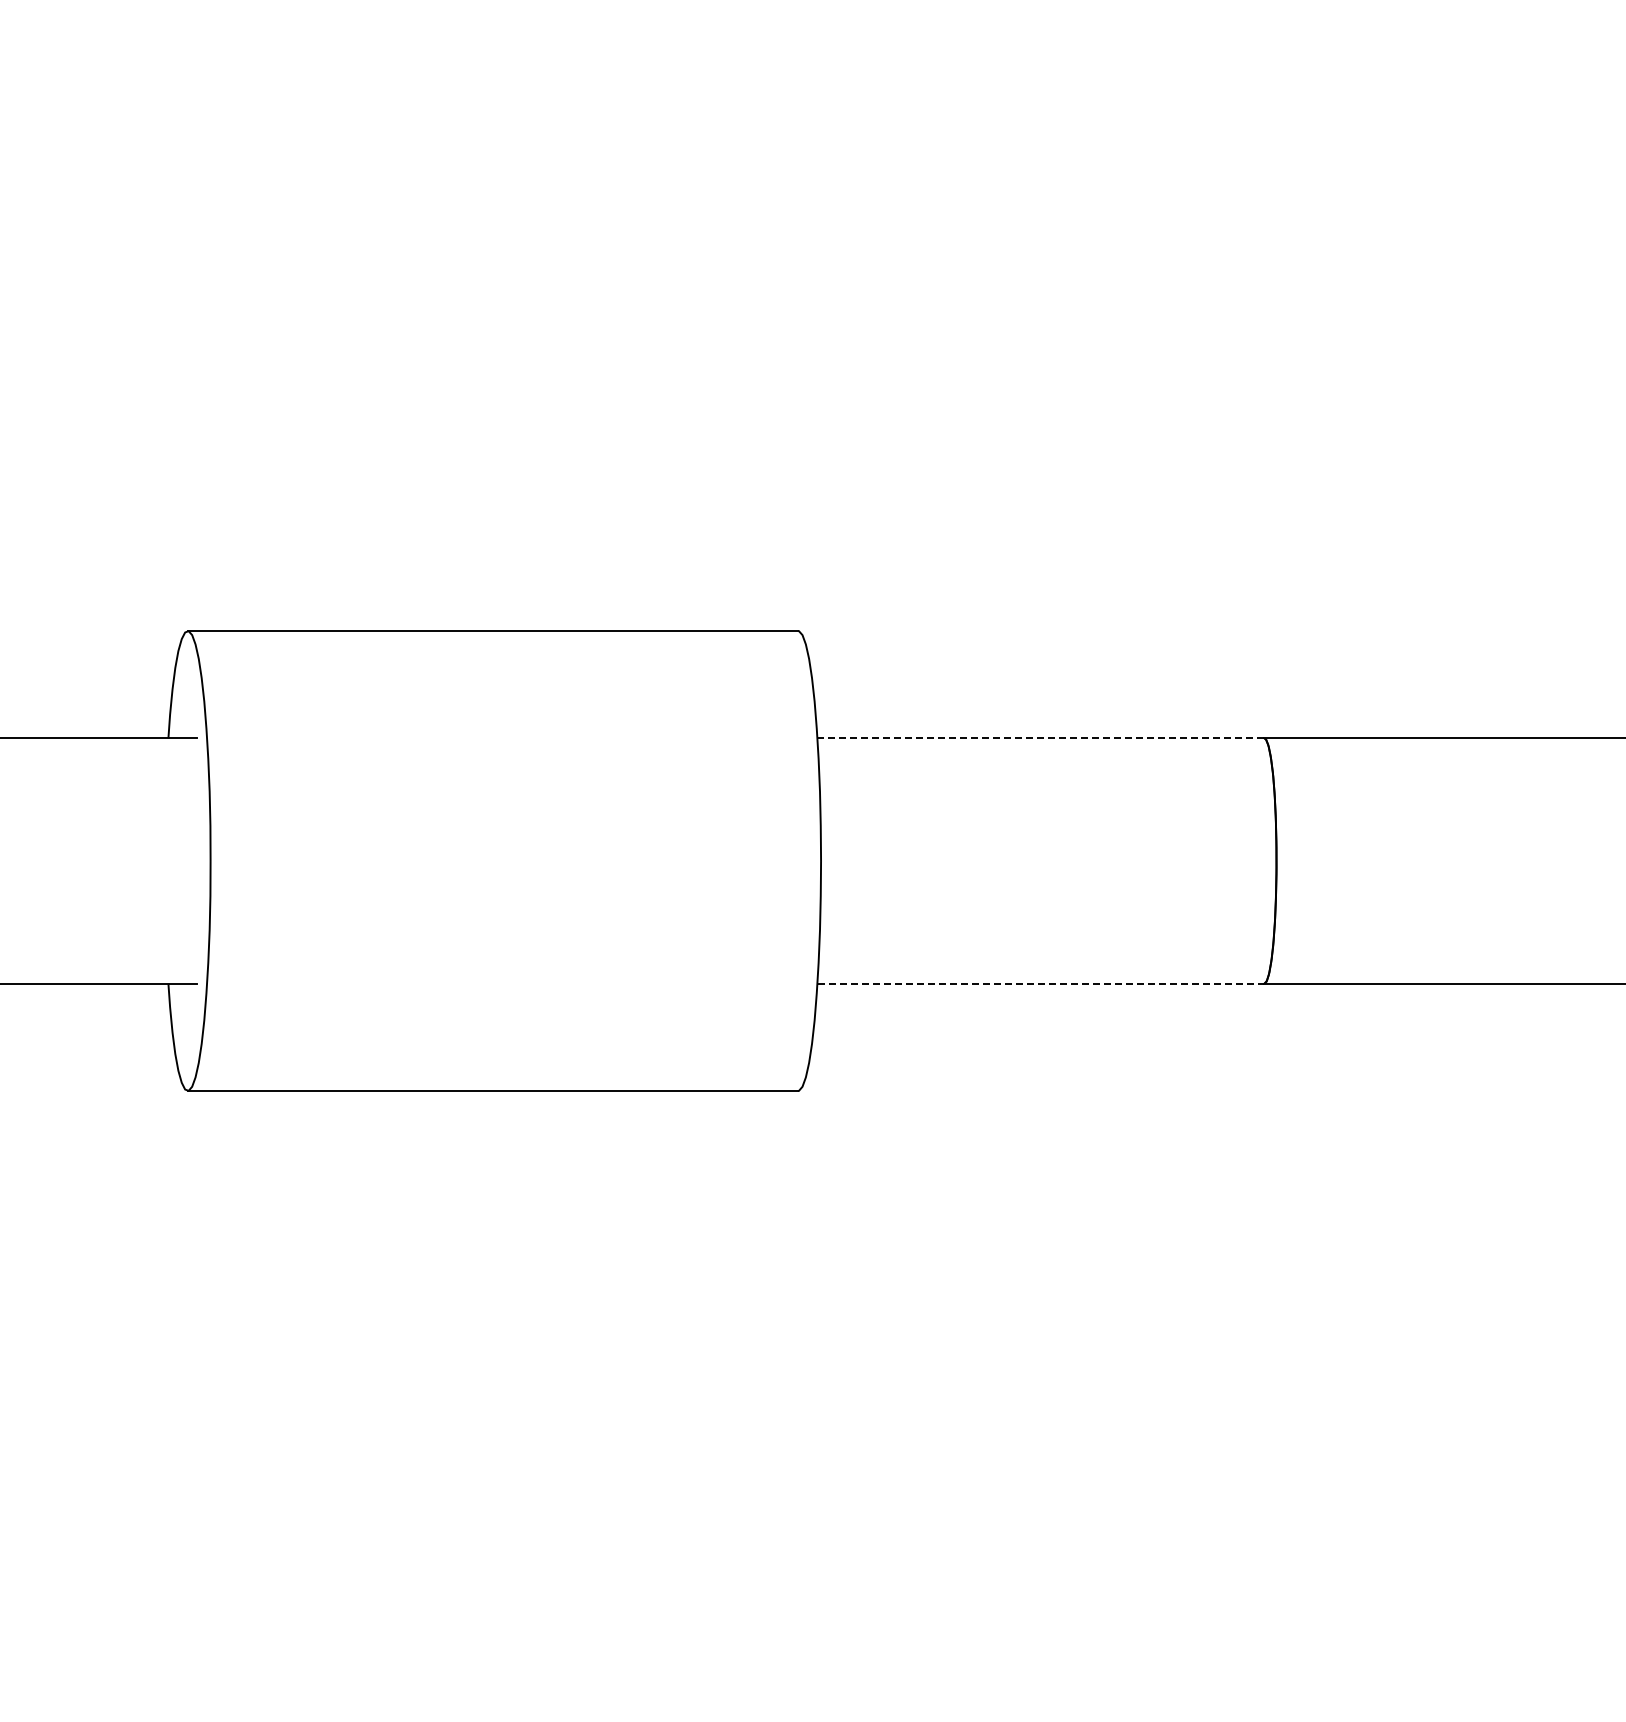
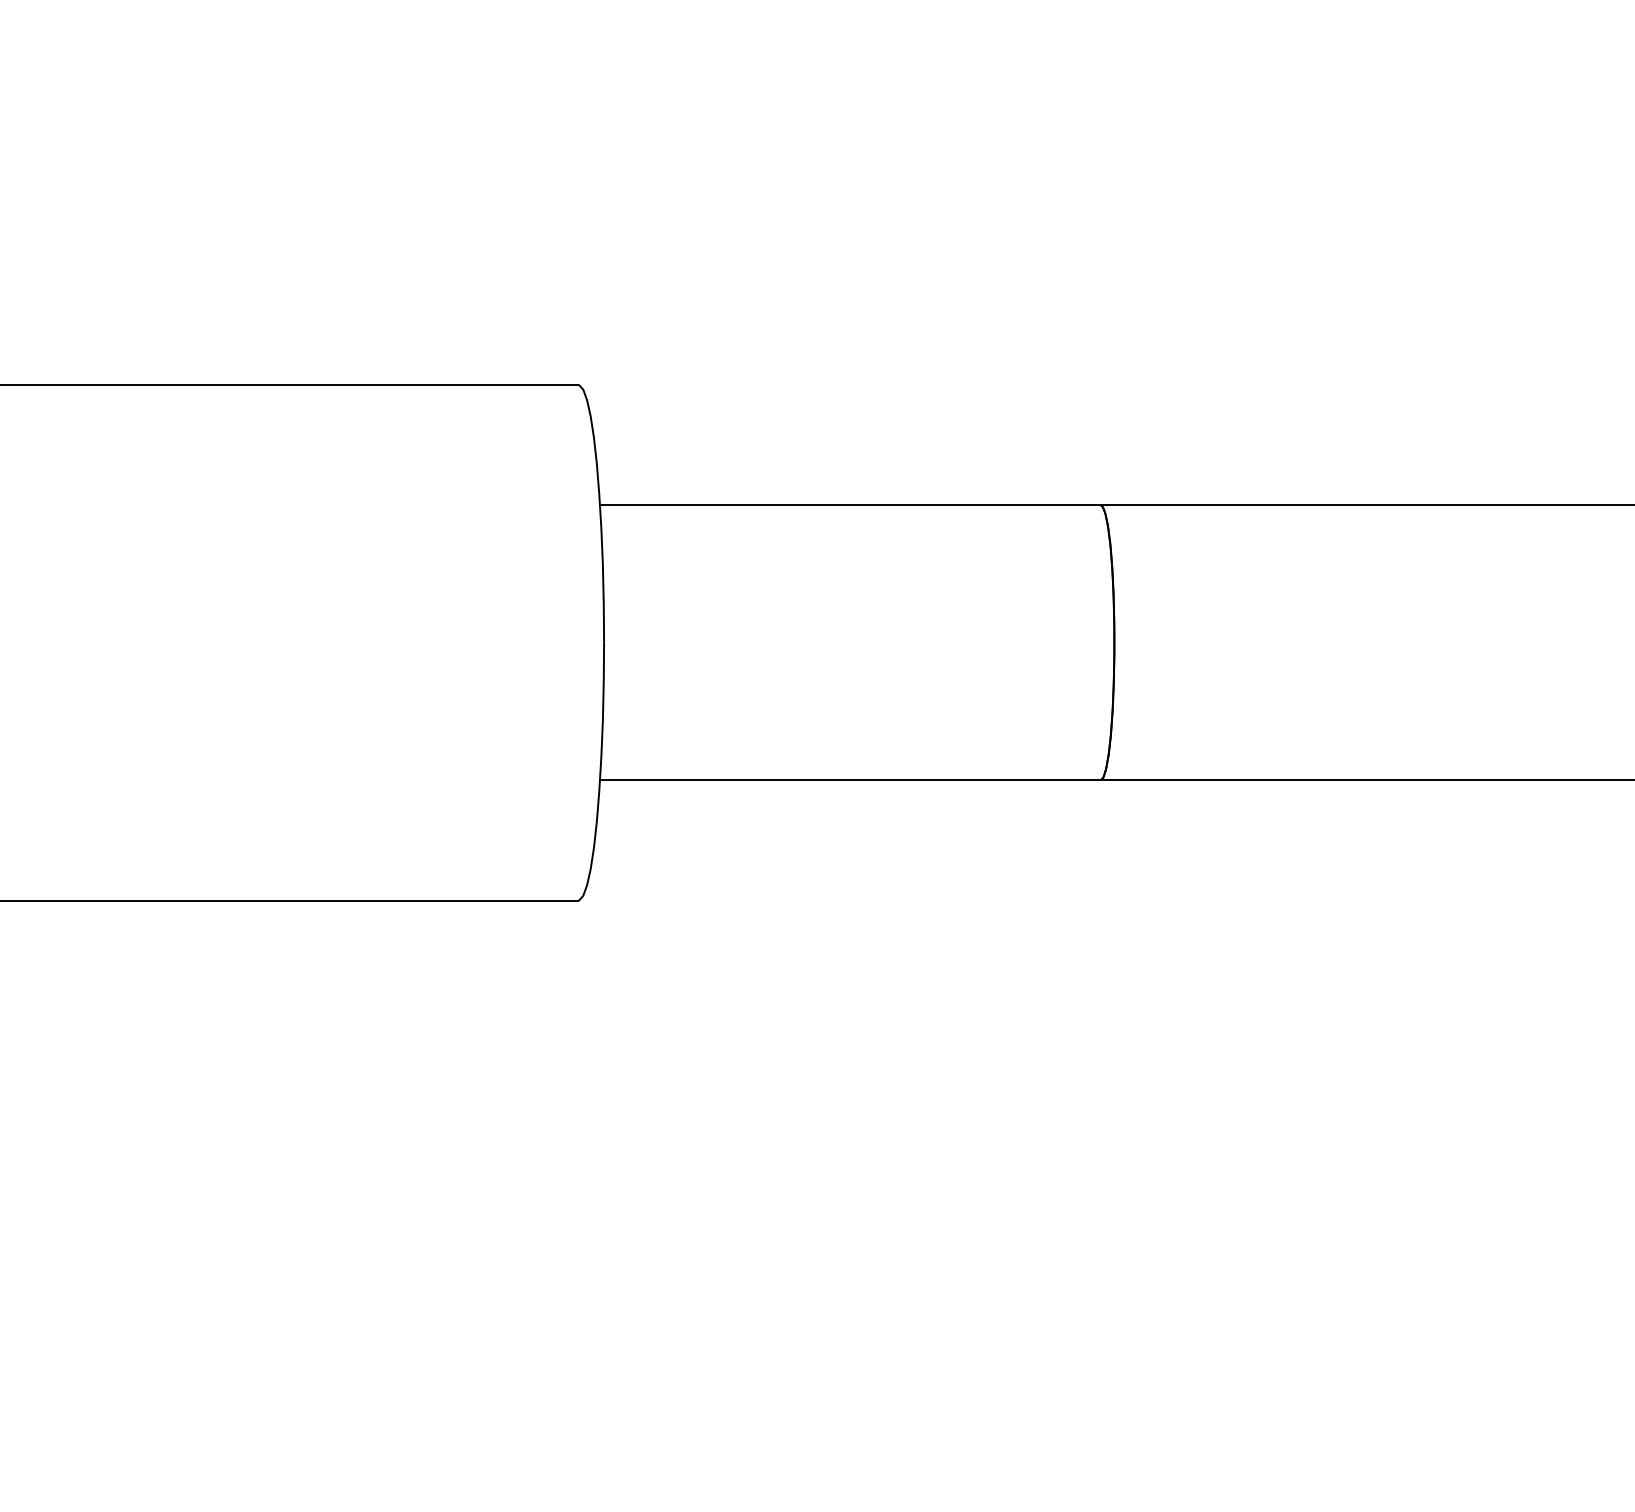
line: (1040, 738) -> (849, 505), dashed -> solid
line: (1041, 983) -> (851, 780), dashed -> solid

